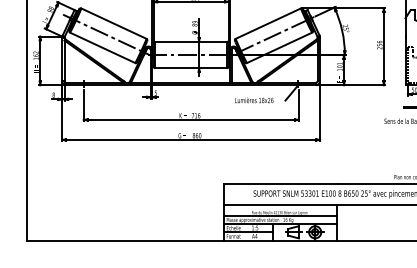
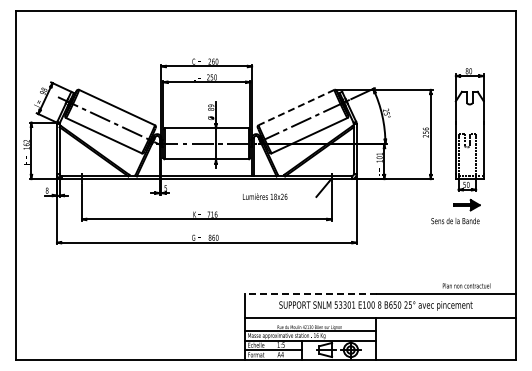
line: (268, 23) -> (296, 107), solid -> dashed
text: (254, 100) -> (265, 196), moved
line: (280, 183) -> (310, 293), solid -> dashed

